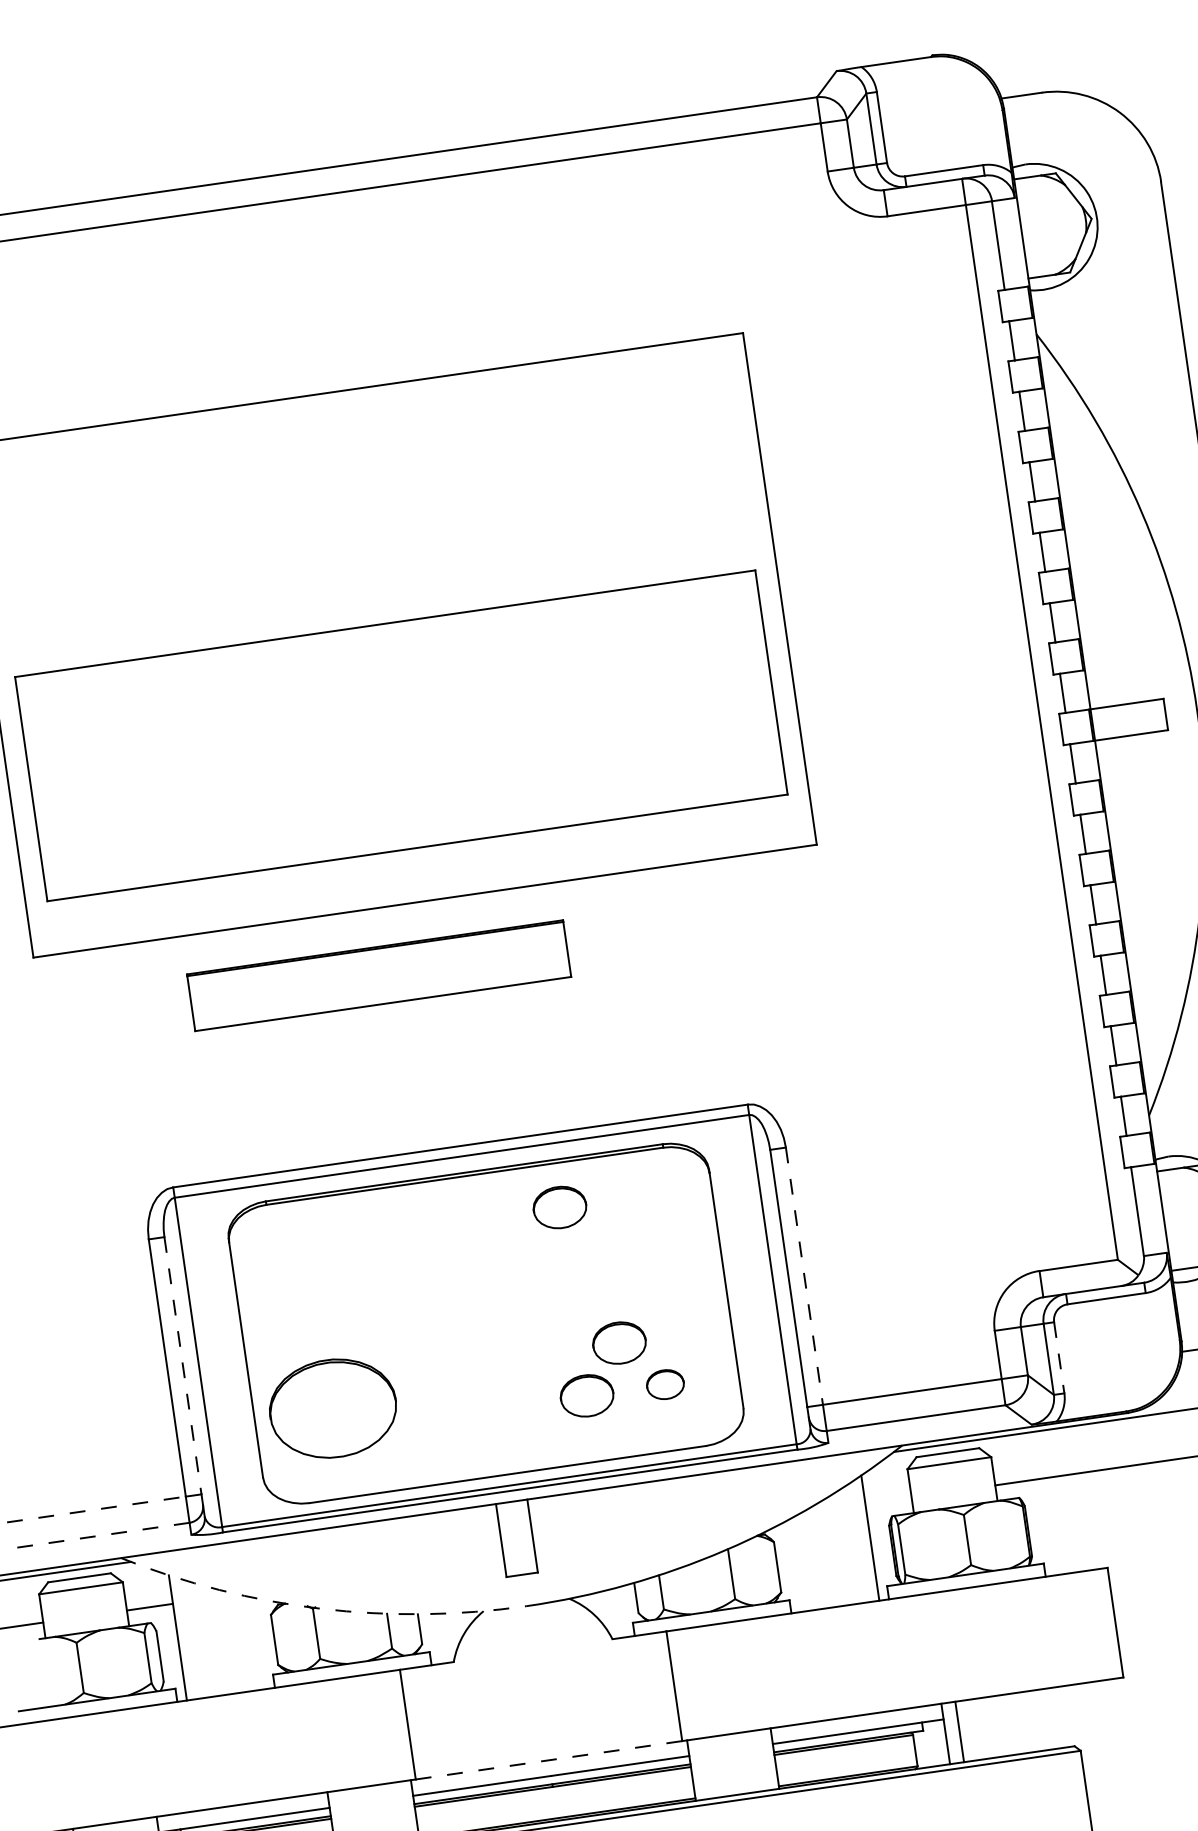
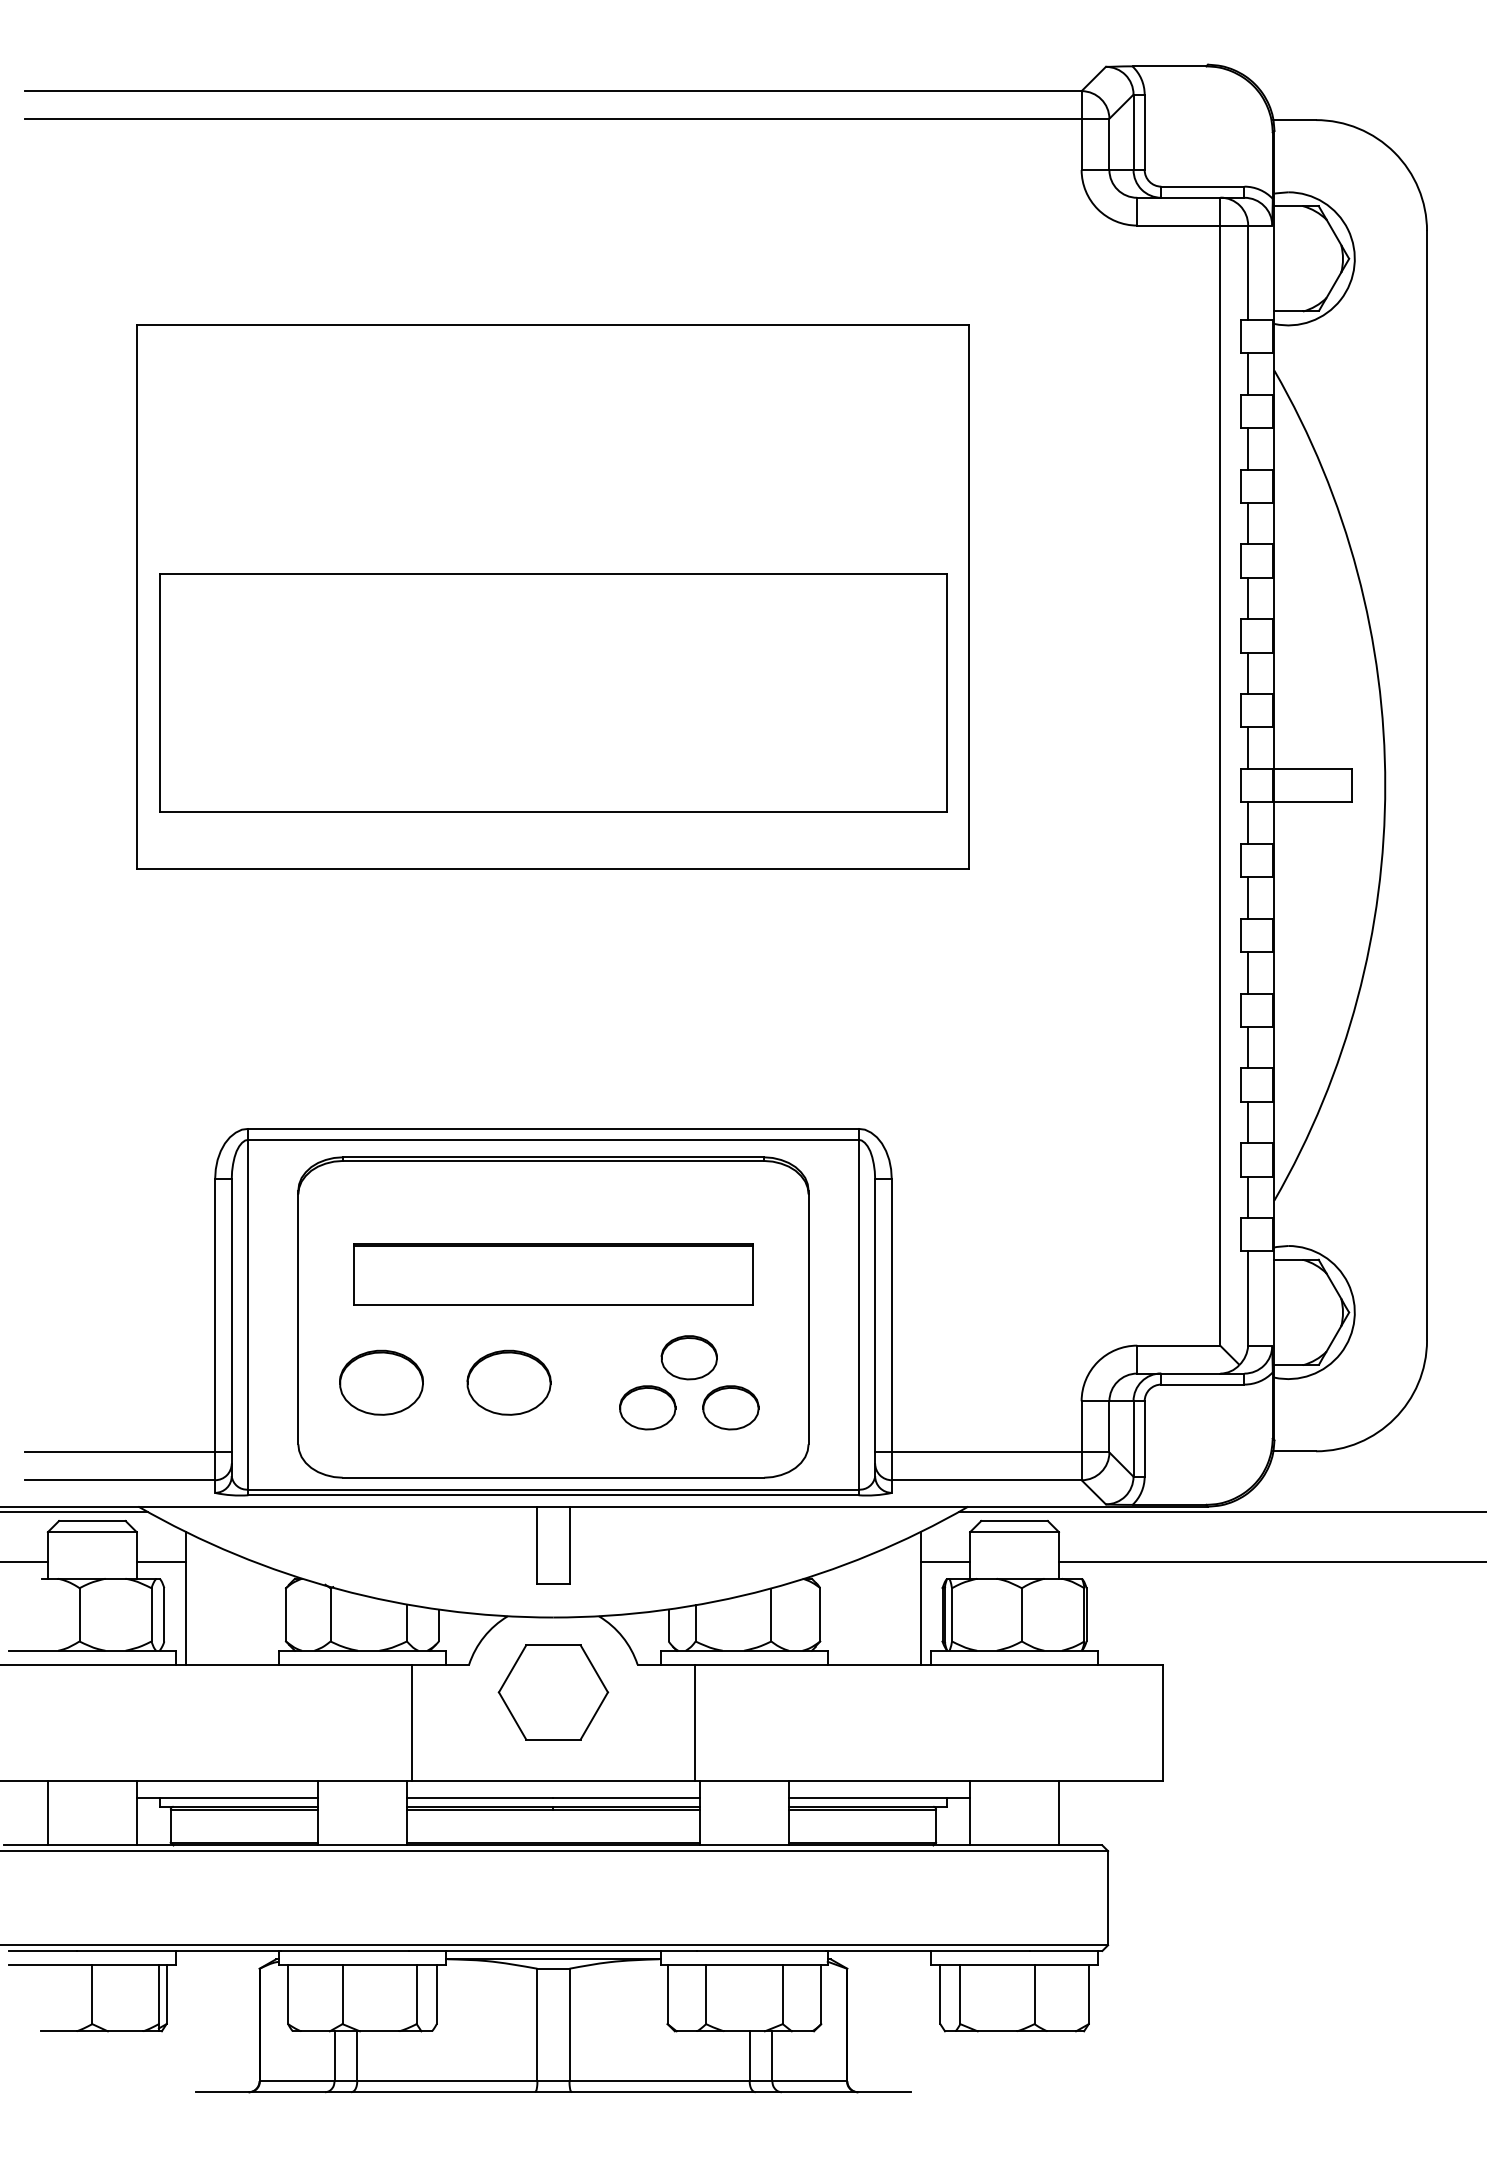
part: (379, 975) -> (553, 1274), moved
part: (559, 1207) -> (647, 1207), removed
line: (804, 1275) -> (891, 1315), dashed -> solid
line: (1059, 1357) -> (1144, 1438), dashed -> solid
line: (182, 1365) -> (231, 1315), dashed -> solid
part: (664, 1384) -> (730, 1407), size x1.43
part: (452, 1390) -> (508, 1382), added
part: (332, 1408) -> (381, 1382), size x0.62
line: (888, 1501) -> (945, 1562), added
line: (96, 1509) -> (120, 1452), dashed -> solid
line: (100, 1535) -> (120, 1480), dashed -> solid
arc: (320, 1608) -> (338, 1589), dashed -> solid
part: (537, 1676) -> (553, 1692), added
line: (960, 1732) -> (1059, 1813), moved
line: (549, 1760) -> (553, 1781), dashed -> solid

